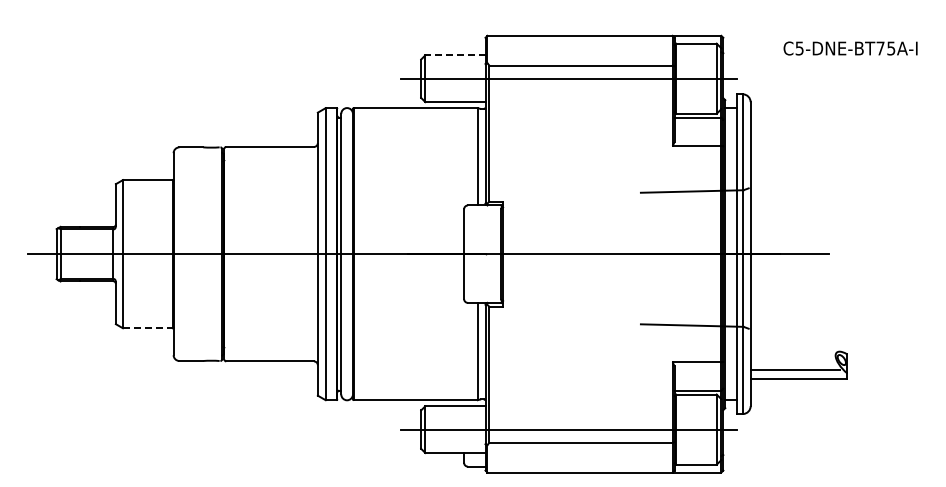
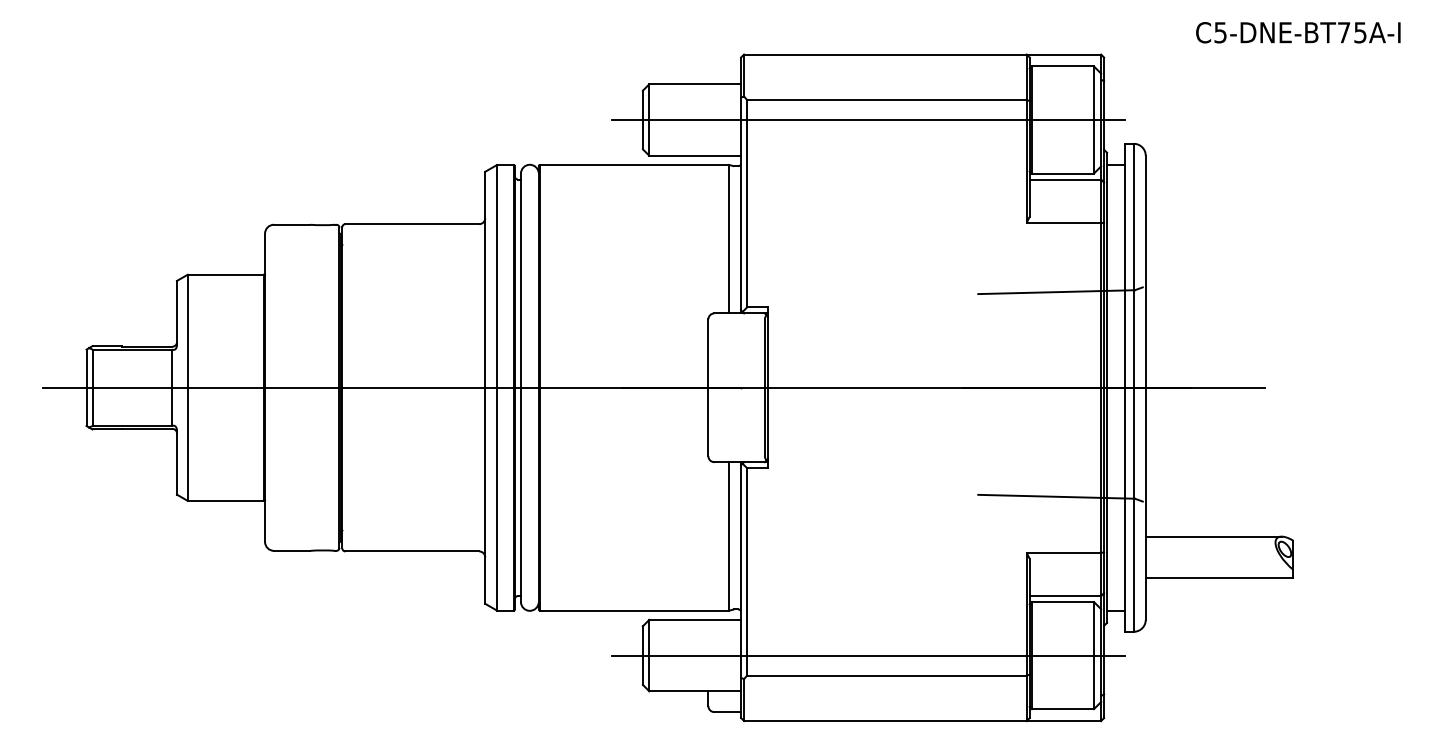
text: (850, 48) -> (1298, 32), moved
line: (454, 55) -> (693, 84), dashed -> solid
line: (147, 328) -> (225, 501), dashed -> solid
line: (794, 369) -> (1212, 536), moved

